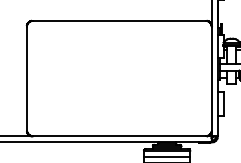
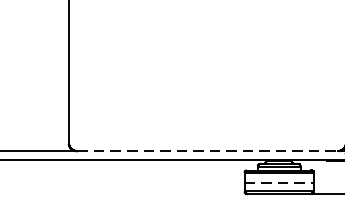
line: (119, 136) -> (207, 151), solid -> dashed
line: (167, 157) -> (279, 182), solid -> dashed

